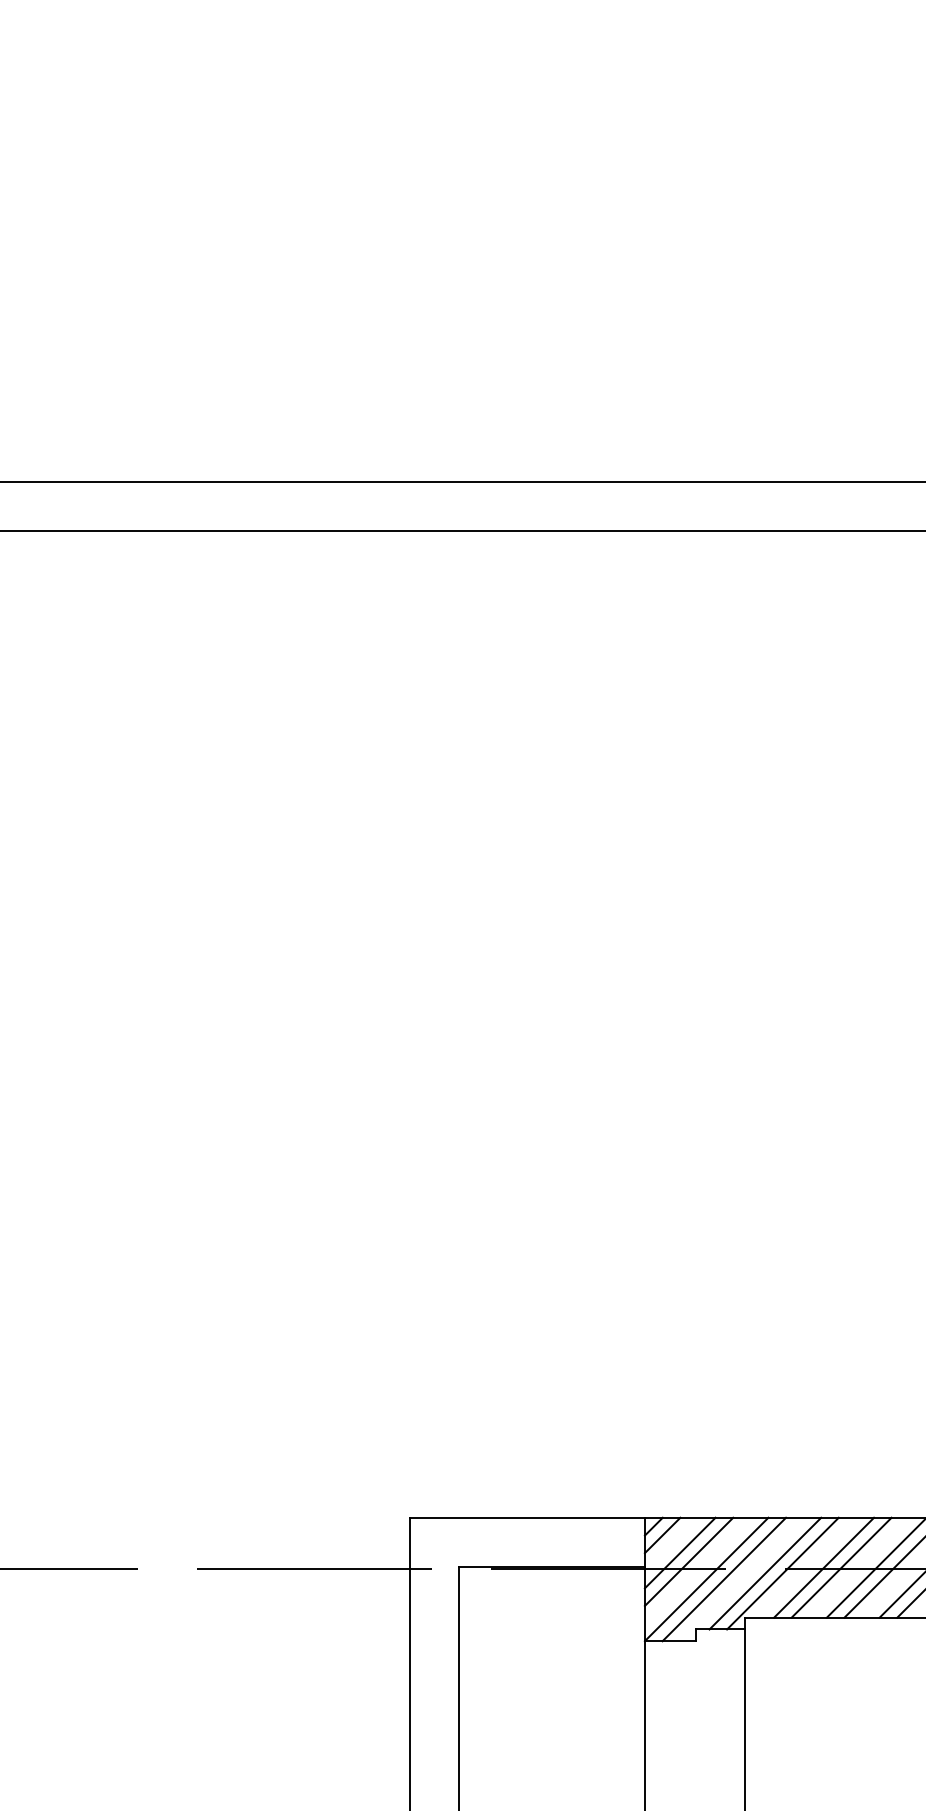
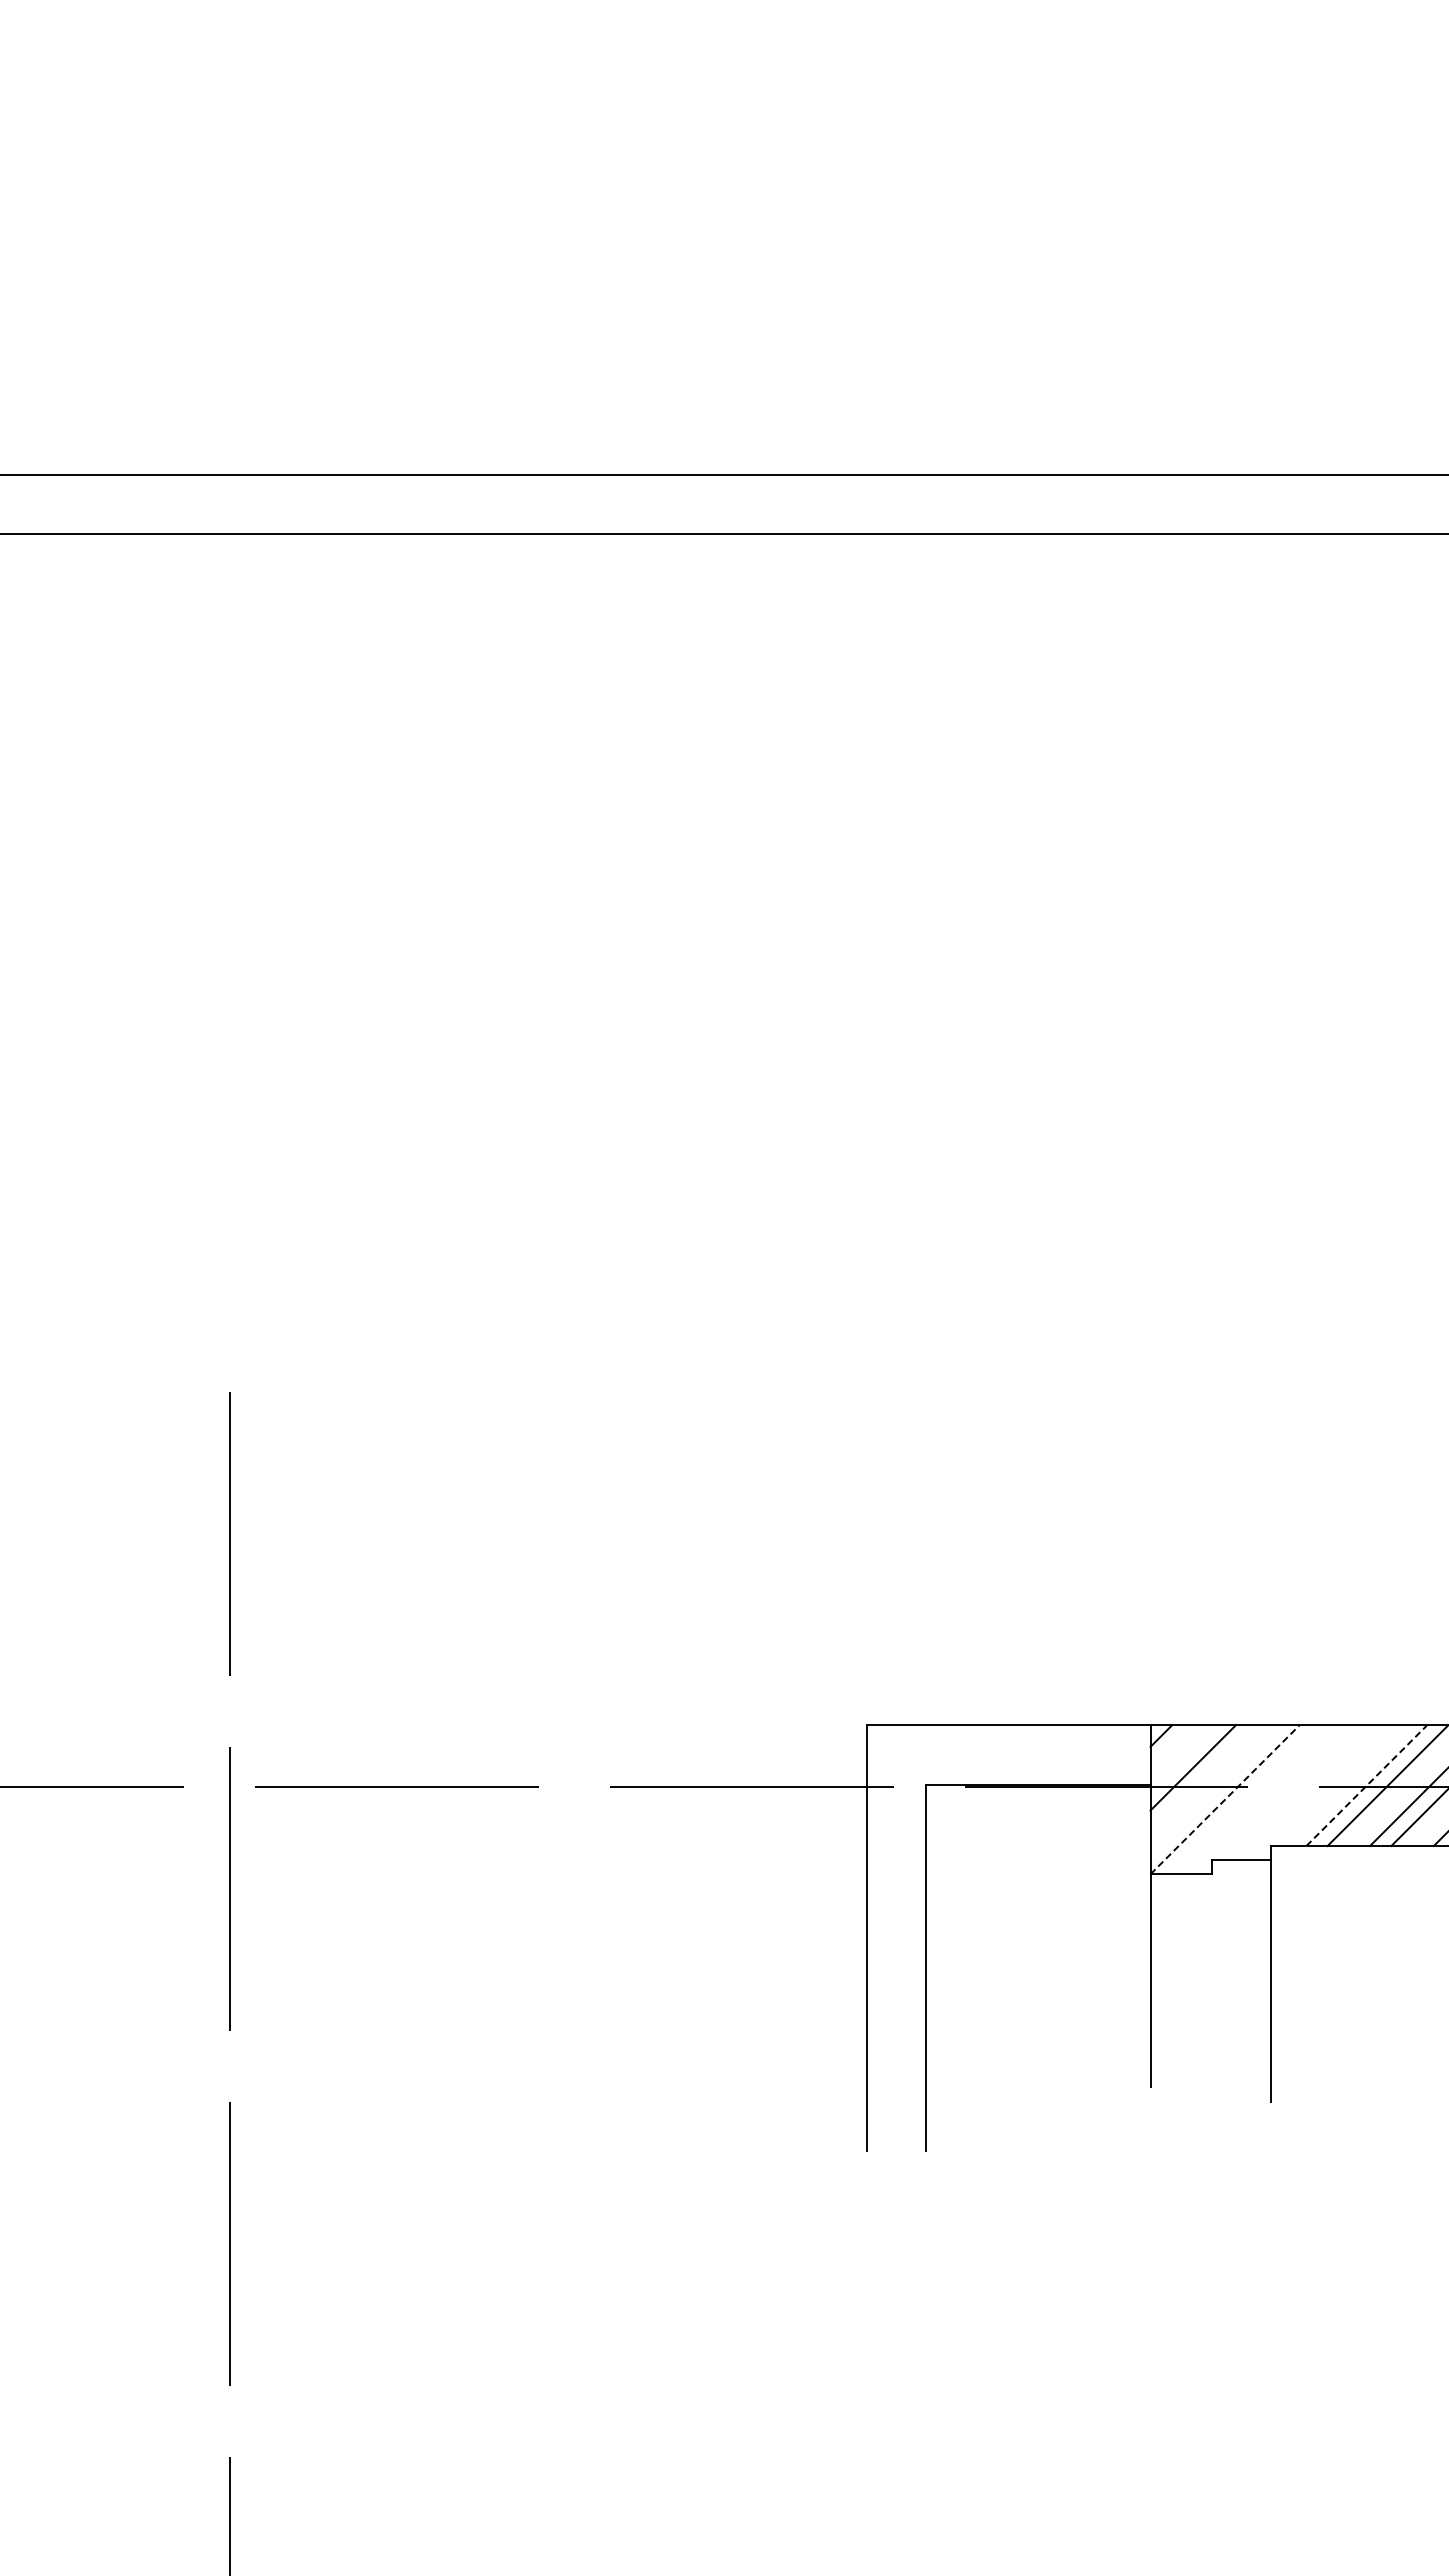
line: (662, 1535) -> (1171, 1746), removed
line: (688, 1561) -> (1203, 1778), removed
line: (824, 1567) -> (1367, 1785), solid -> dashed
line: (765, 1573) -> (1295, 1792), removed
line: (782, 1573) -> (1316, 1792), removed
line: (707, 1579) -> (1225, 1799), solid -> dashed
line: (723, 1579) -> (1245, 1799), removed

